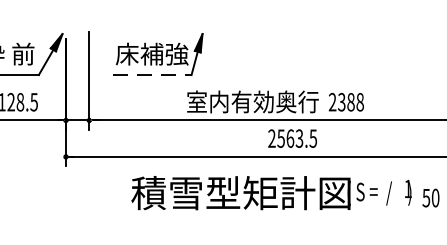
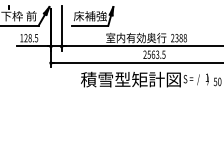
line: (152, 74) -> (90, 25), dashed -> solid

